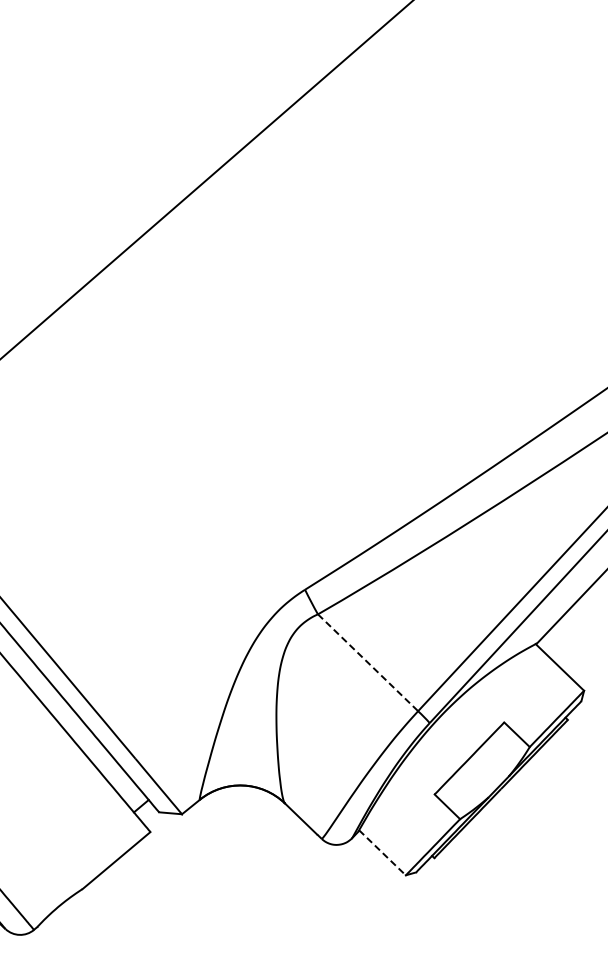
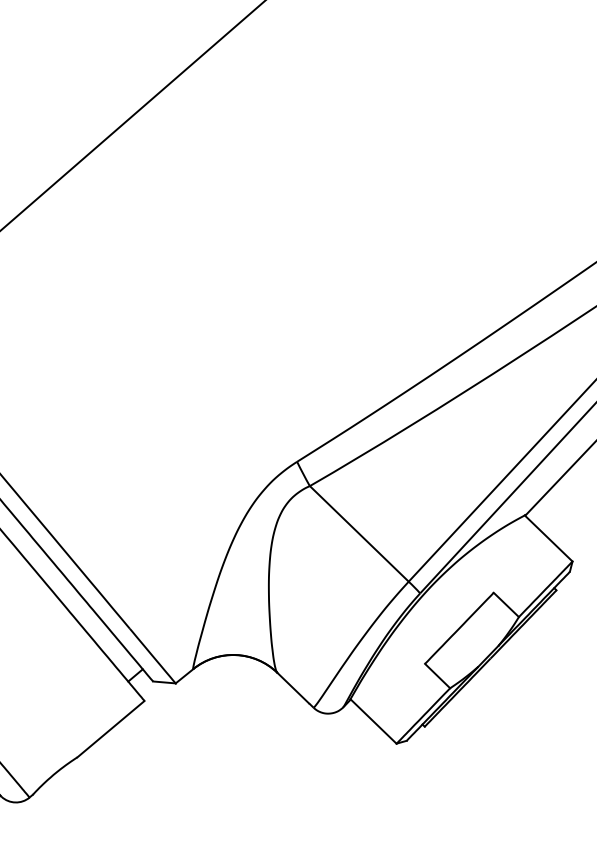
line: (368, 662) -> (359, 533), dashed -> solid
line: (382, 853) -> (373, 722), dashed -> solid

